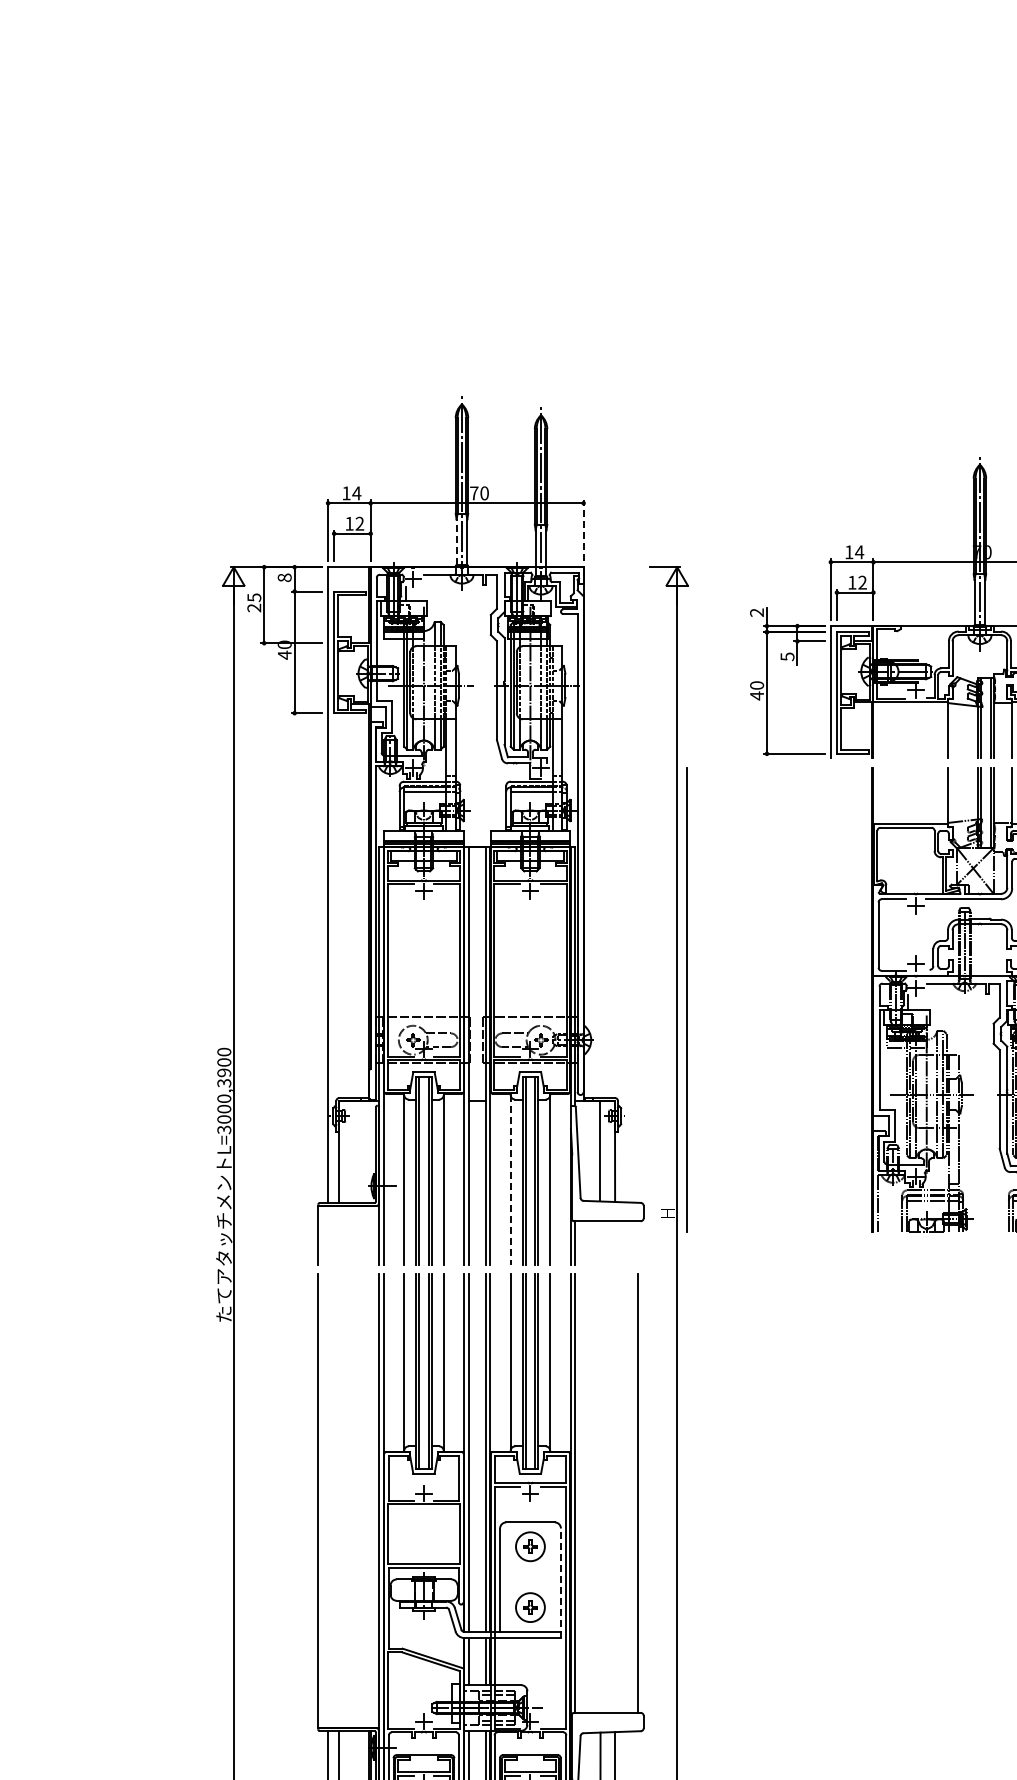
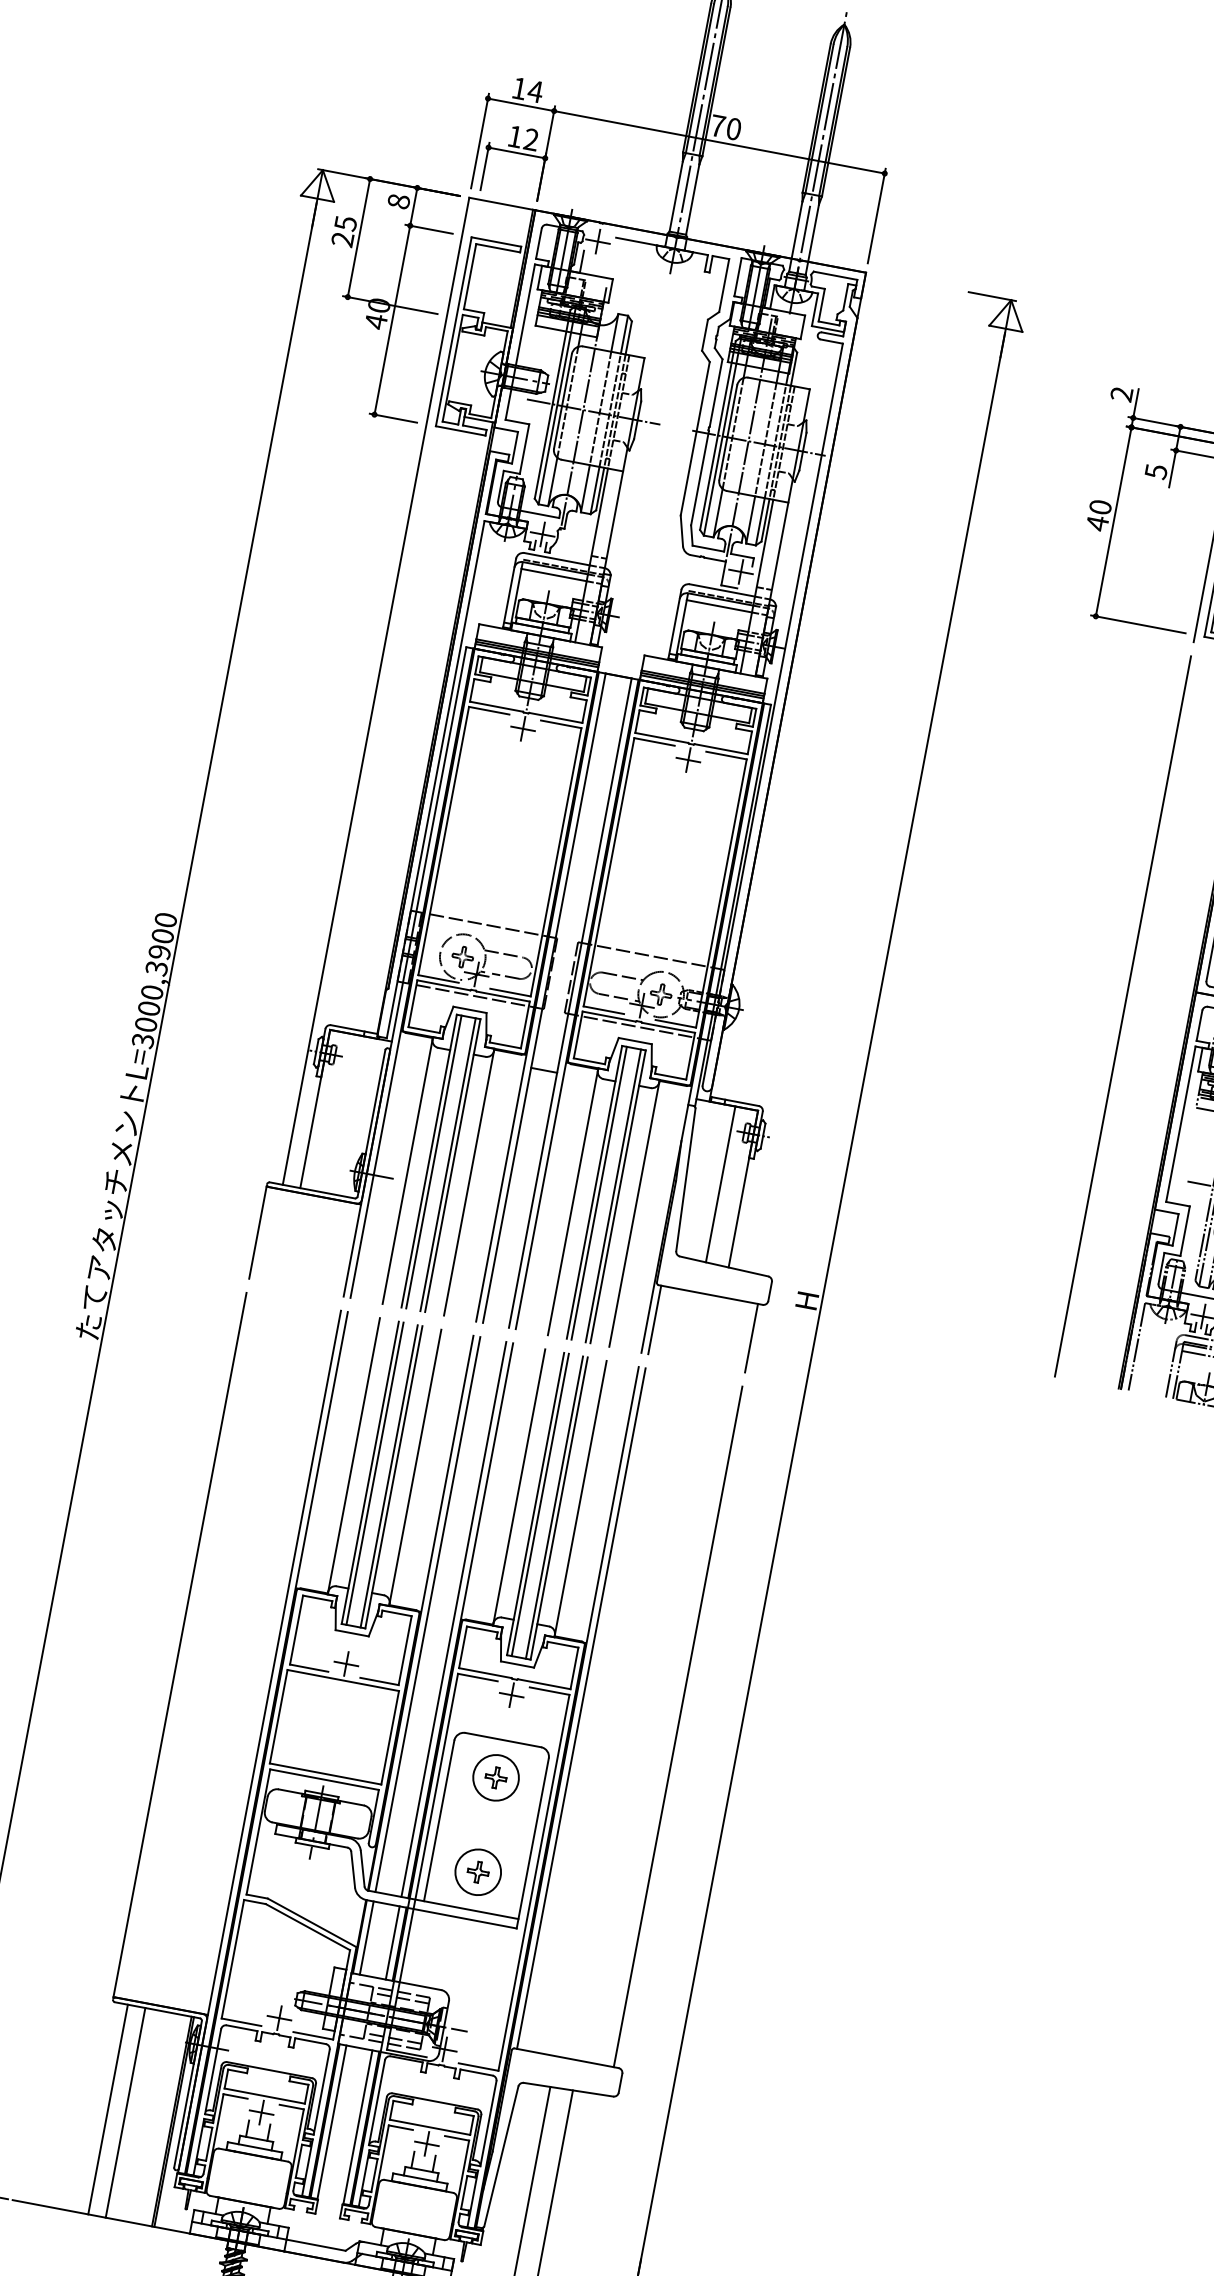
line: (583, 530) -> (876, 215), dashed -> solid
line: (456, 542) -> (675, 197), dashed -> solid
line: (686, 999) -> (1122, 1016), moved
line: (510, 1180) -> (572, 1203), dashed -> solid
line: (637, 1243) -> (751, 1338), added
line: (560, 1583) -> (531, 1843), dashed -> solid

